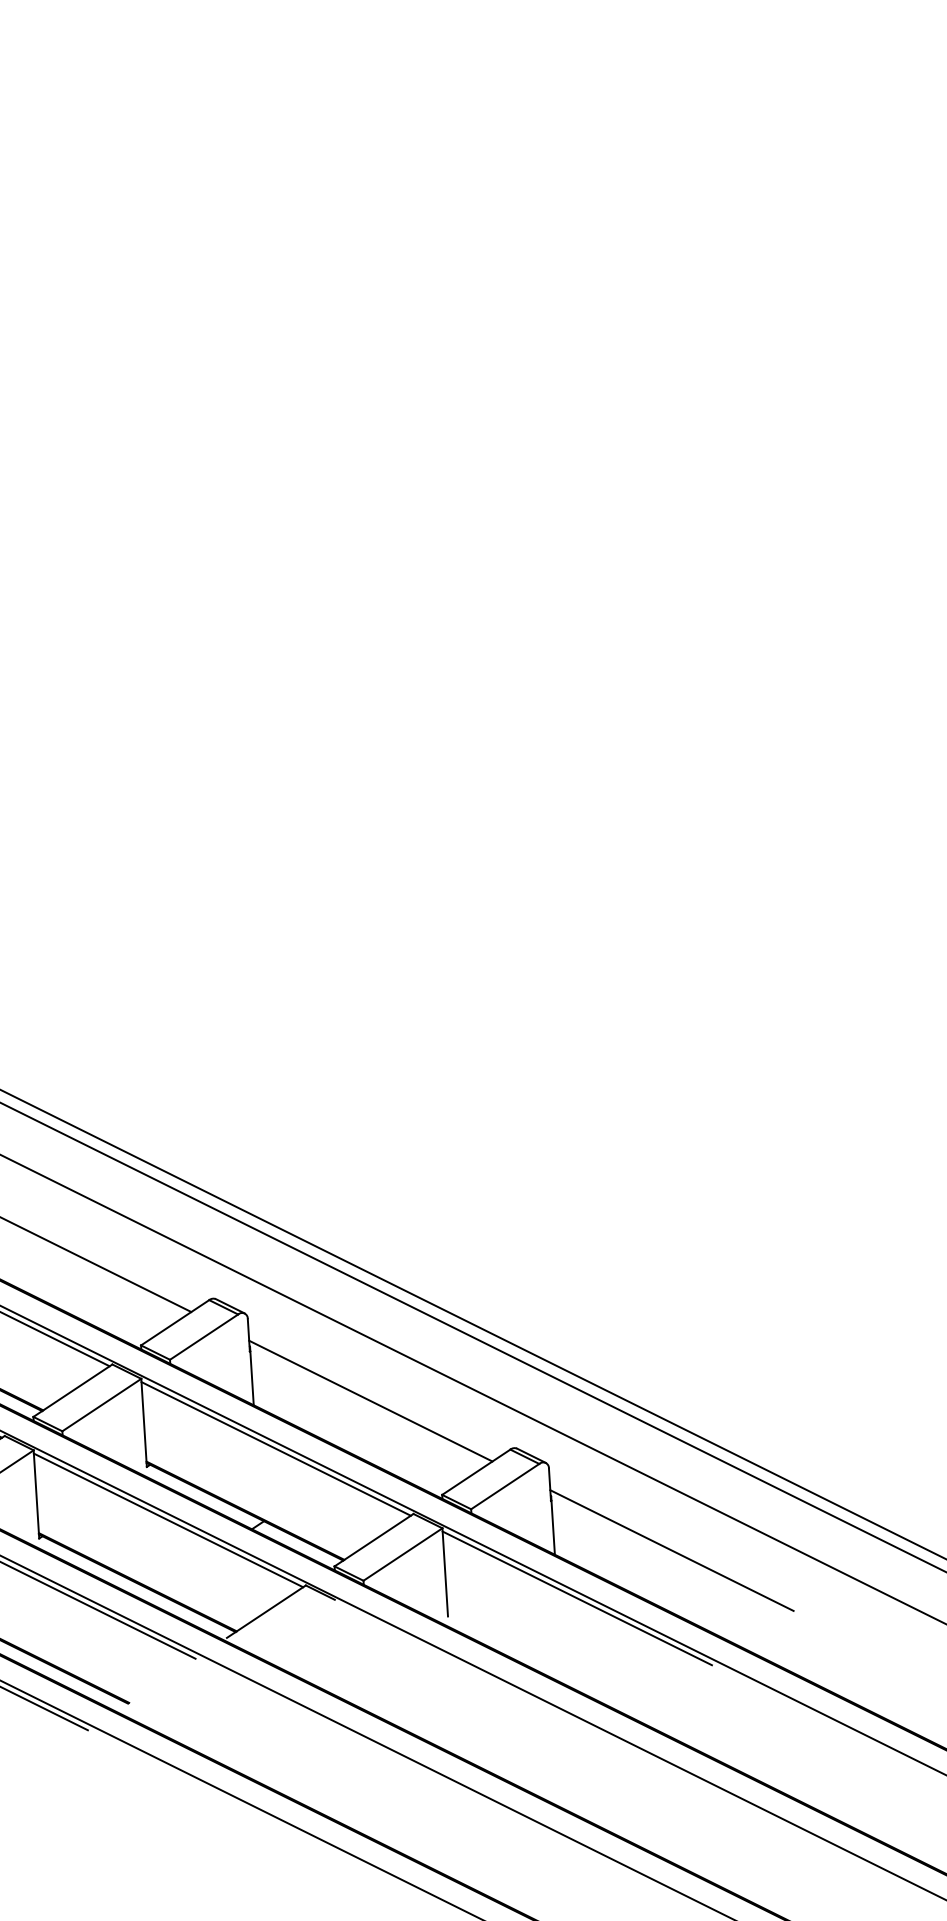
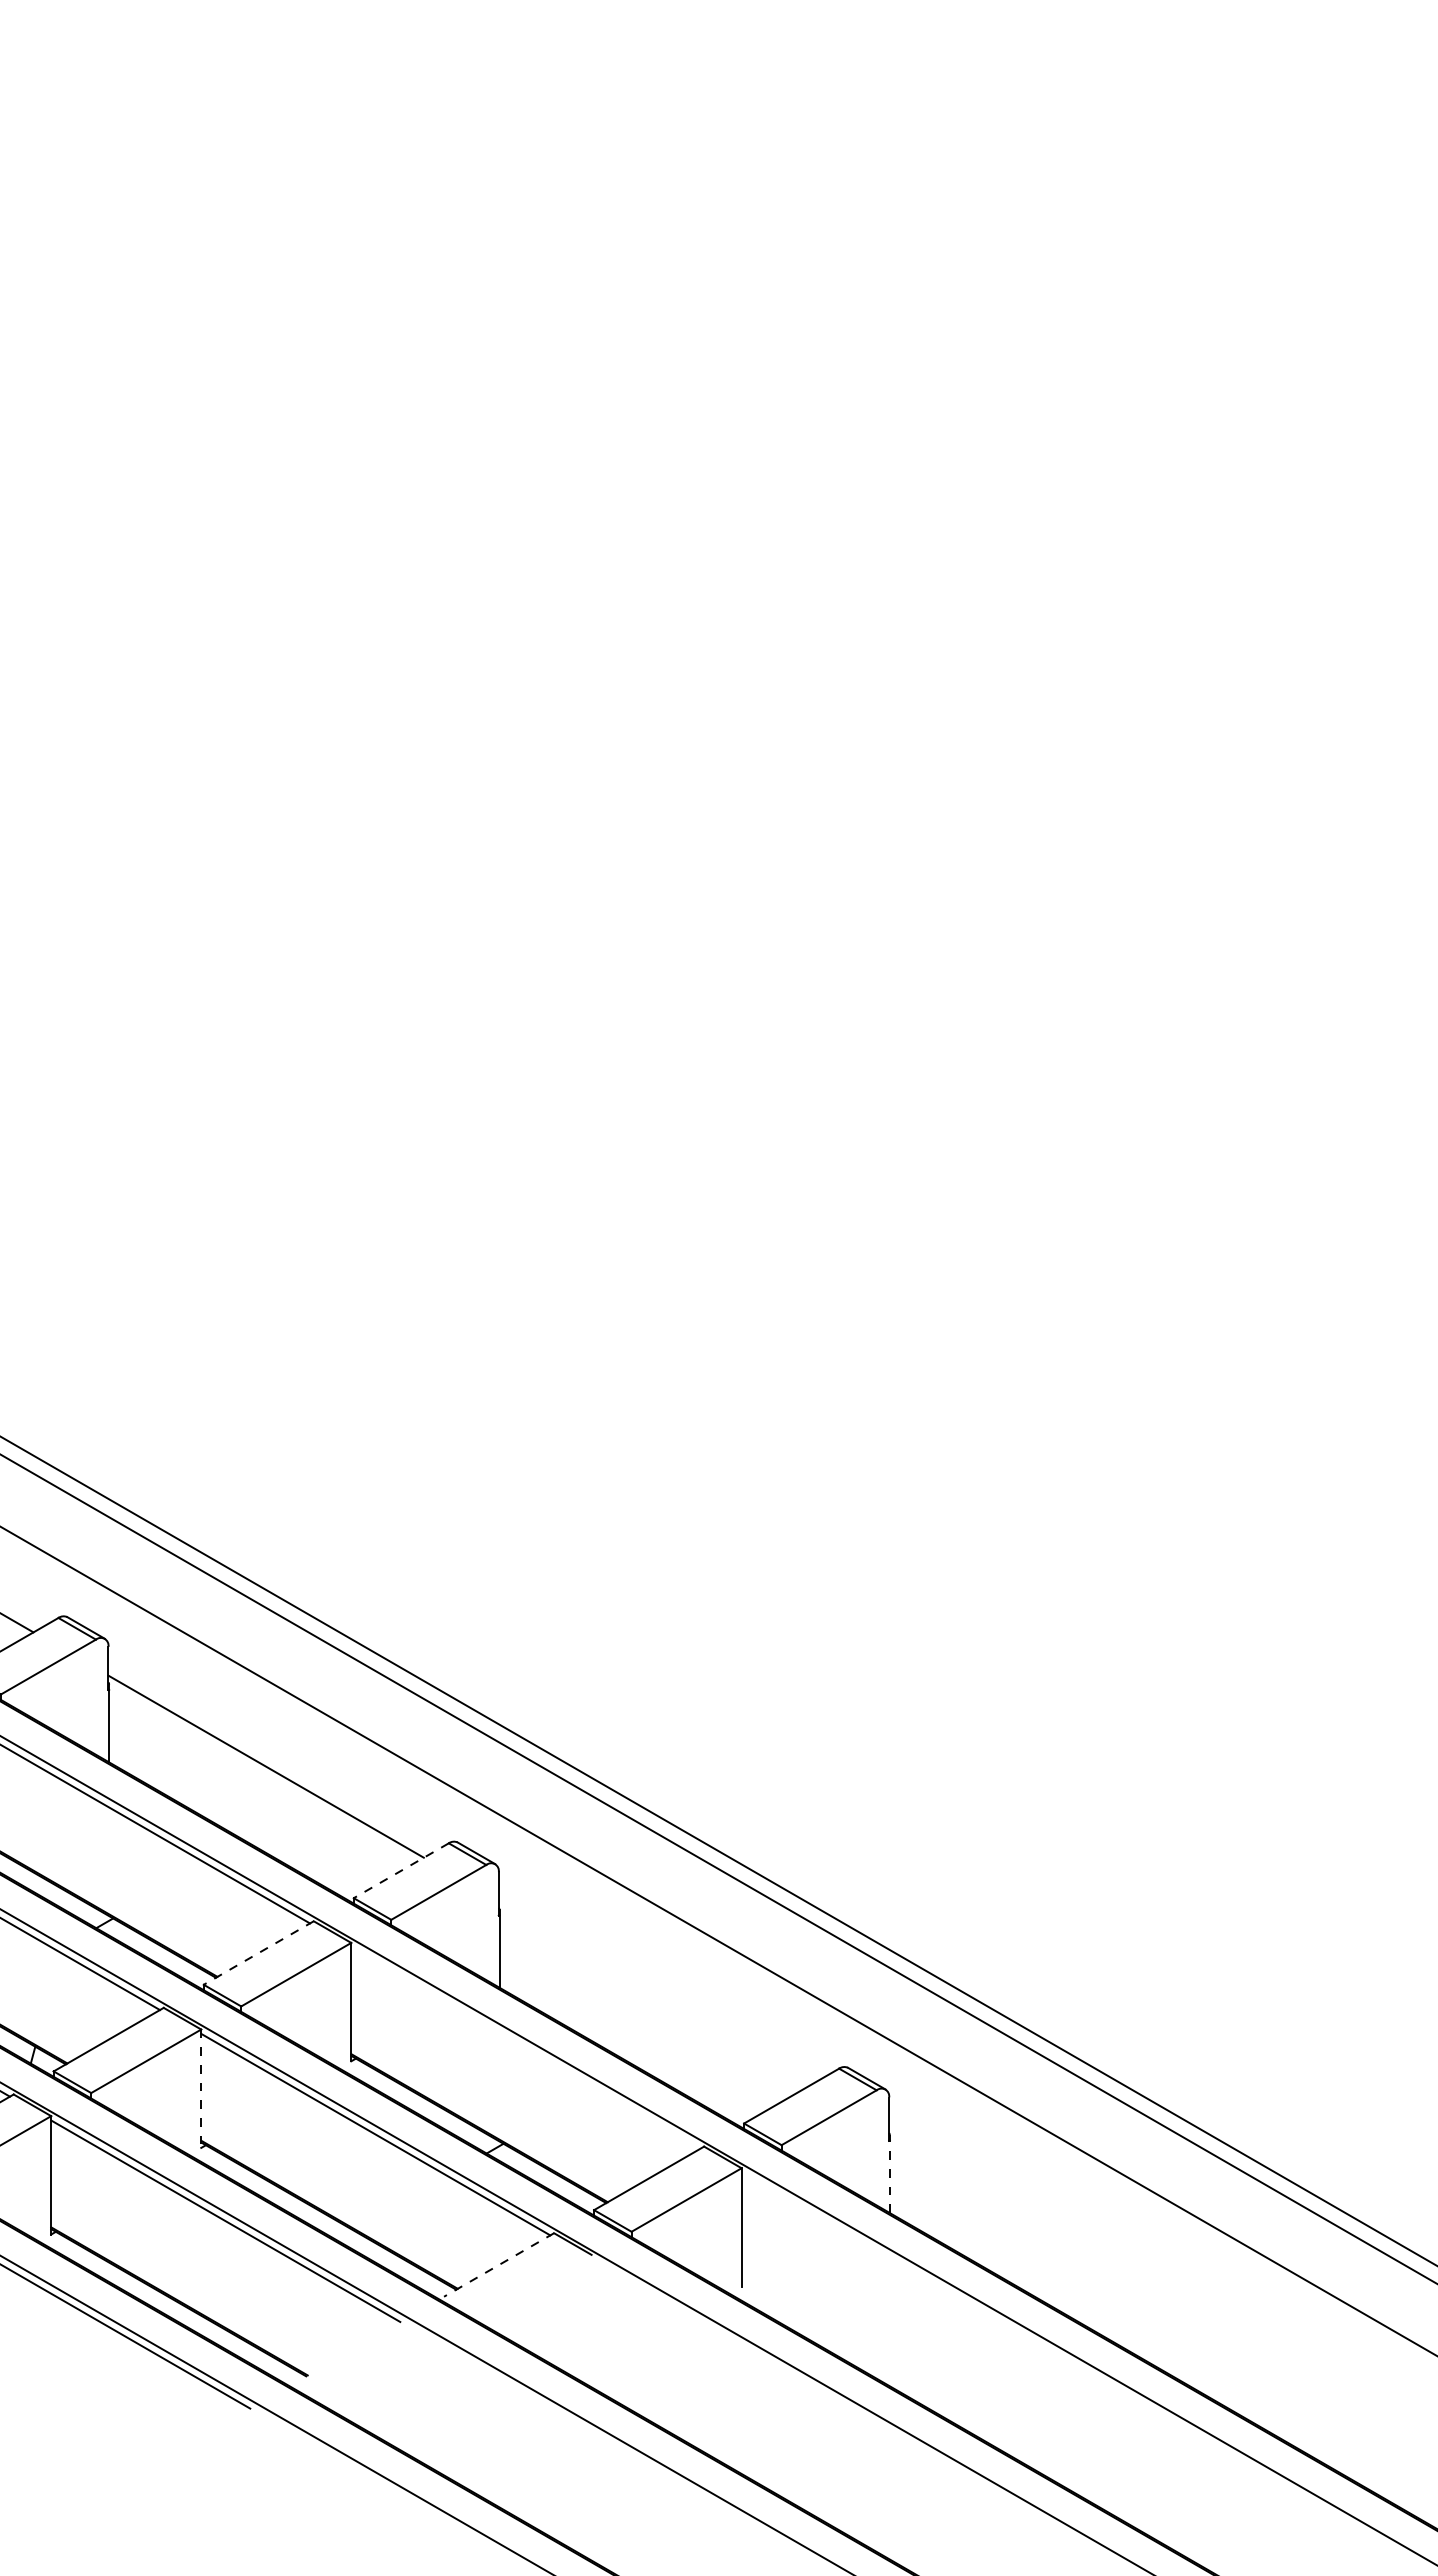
line: (175, 1322) -> (401, 1870), solid -> dashed
line: (72, 1391) -> (258, 1953), solid -> dashed
line: (370, 1401) -> (656, 1992), removed
line: (275, 1448) -> (525, 2047), removed
line: (36, 1494) -> (201, 2089), solid -> dashed
line: (552, 1526) -> (889, 2174), solid -> dashed
line: (671, 1550) -> (1046, 2217), removed
line: (576, 1598) -> (915, 2273), removed
line: (266, 1611) -> (499, 2264), solid -> dashed

